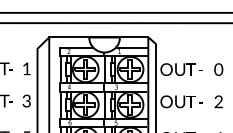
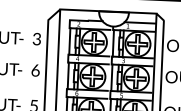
text: (26, 68) -> (36, 38), 1 -> 3
text: (26, 100) -> (35, 69), 3 -> 6

